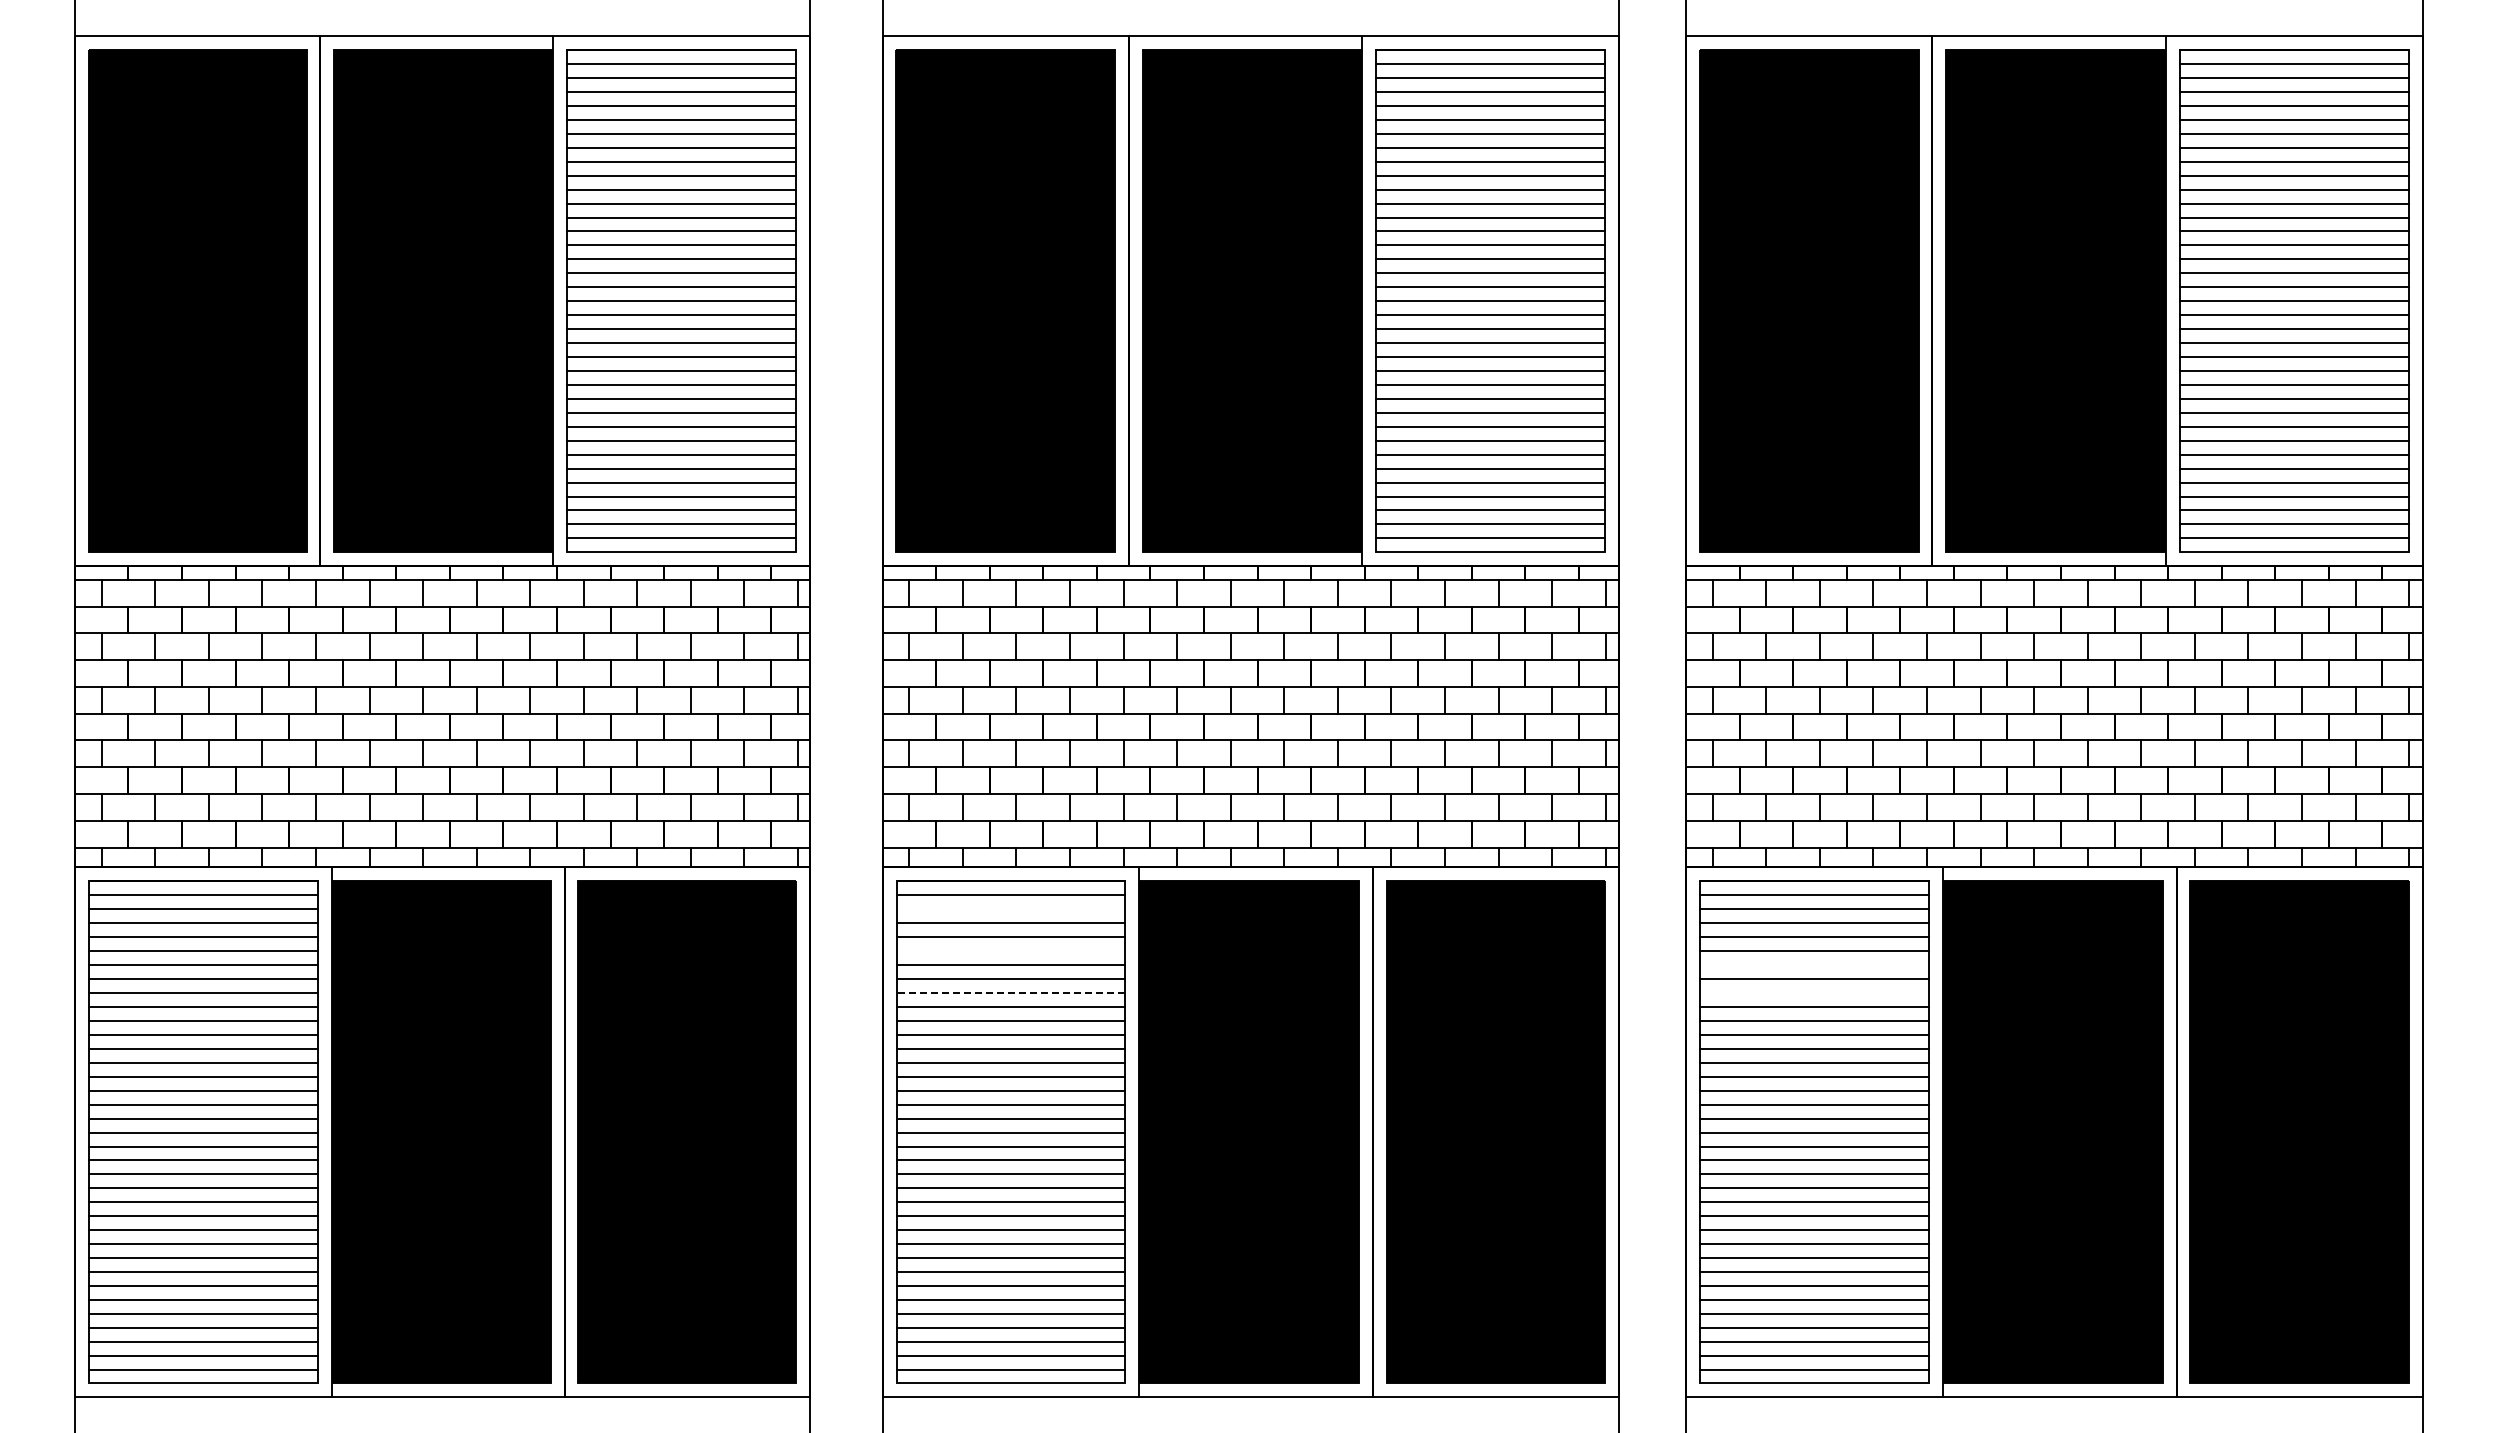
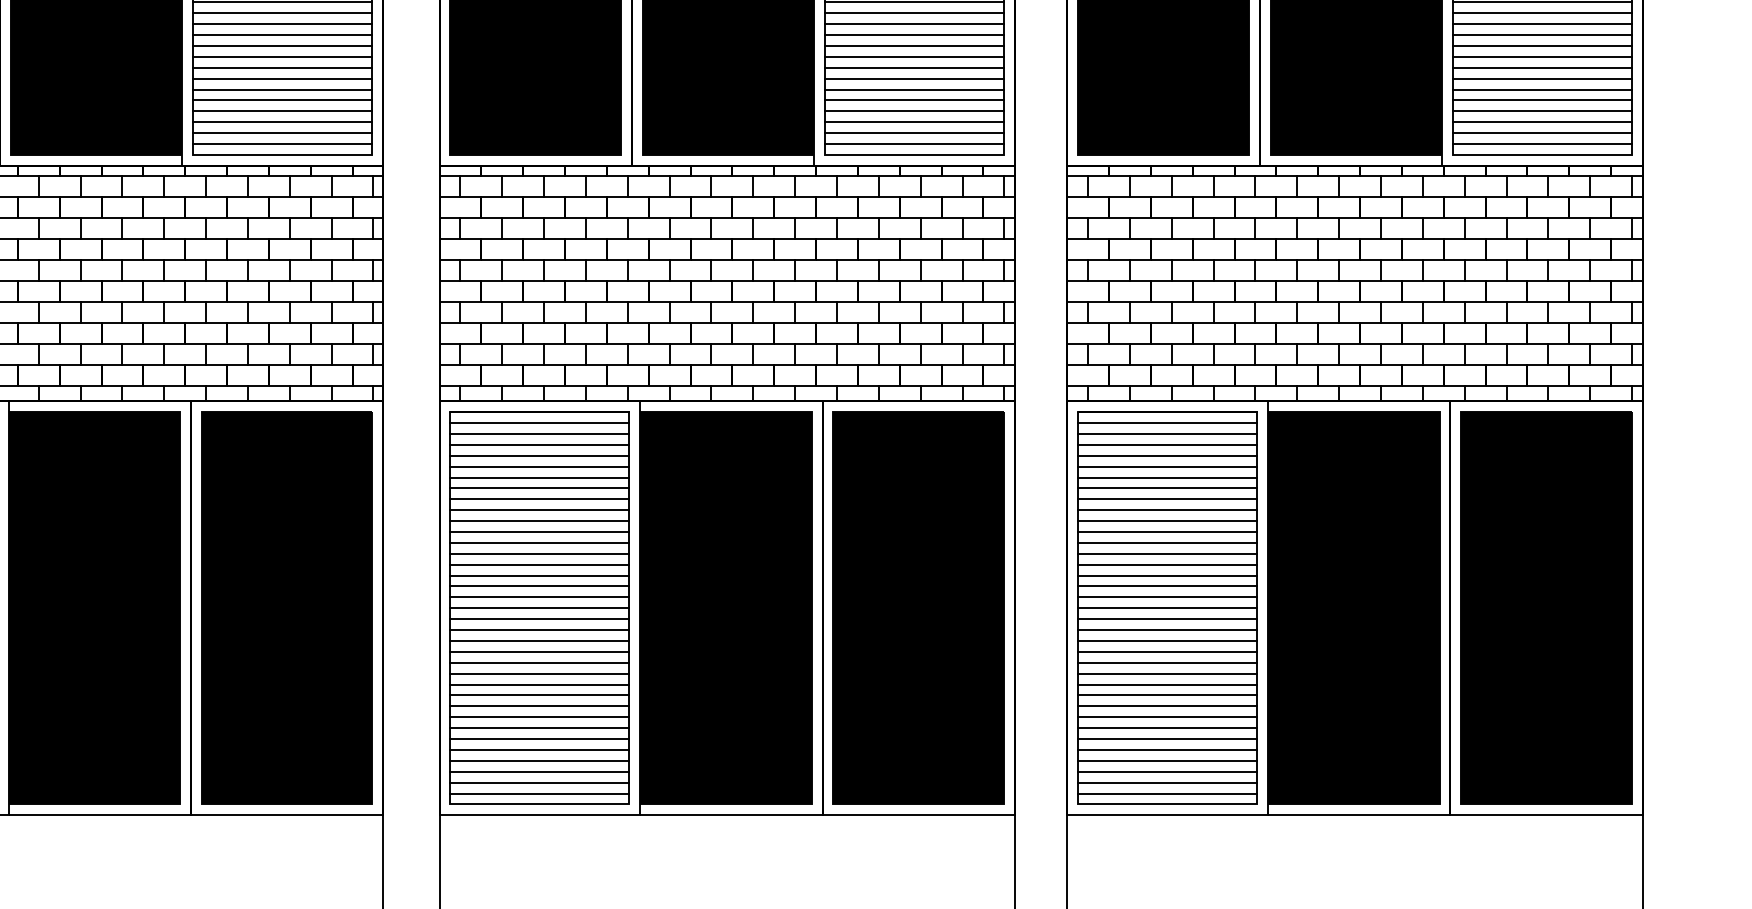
line: (1010, 909) -> (539, 433), added
line: (1010, 951) -> (539, 466), added
line: (1813, 965) -> (1166, 477), added
line: (1010, 993) -> (539, 499), dashed -> solid
line: (1813, 993) -> (1166, 499), added

